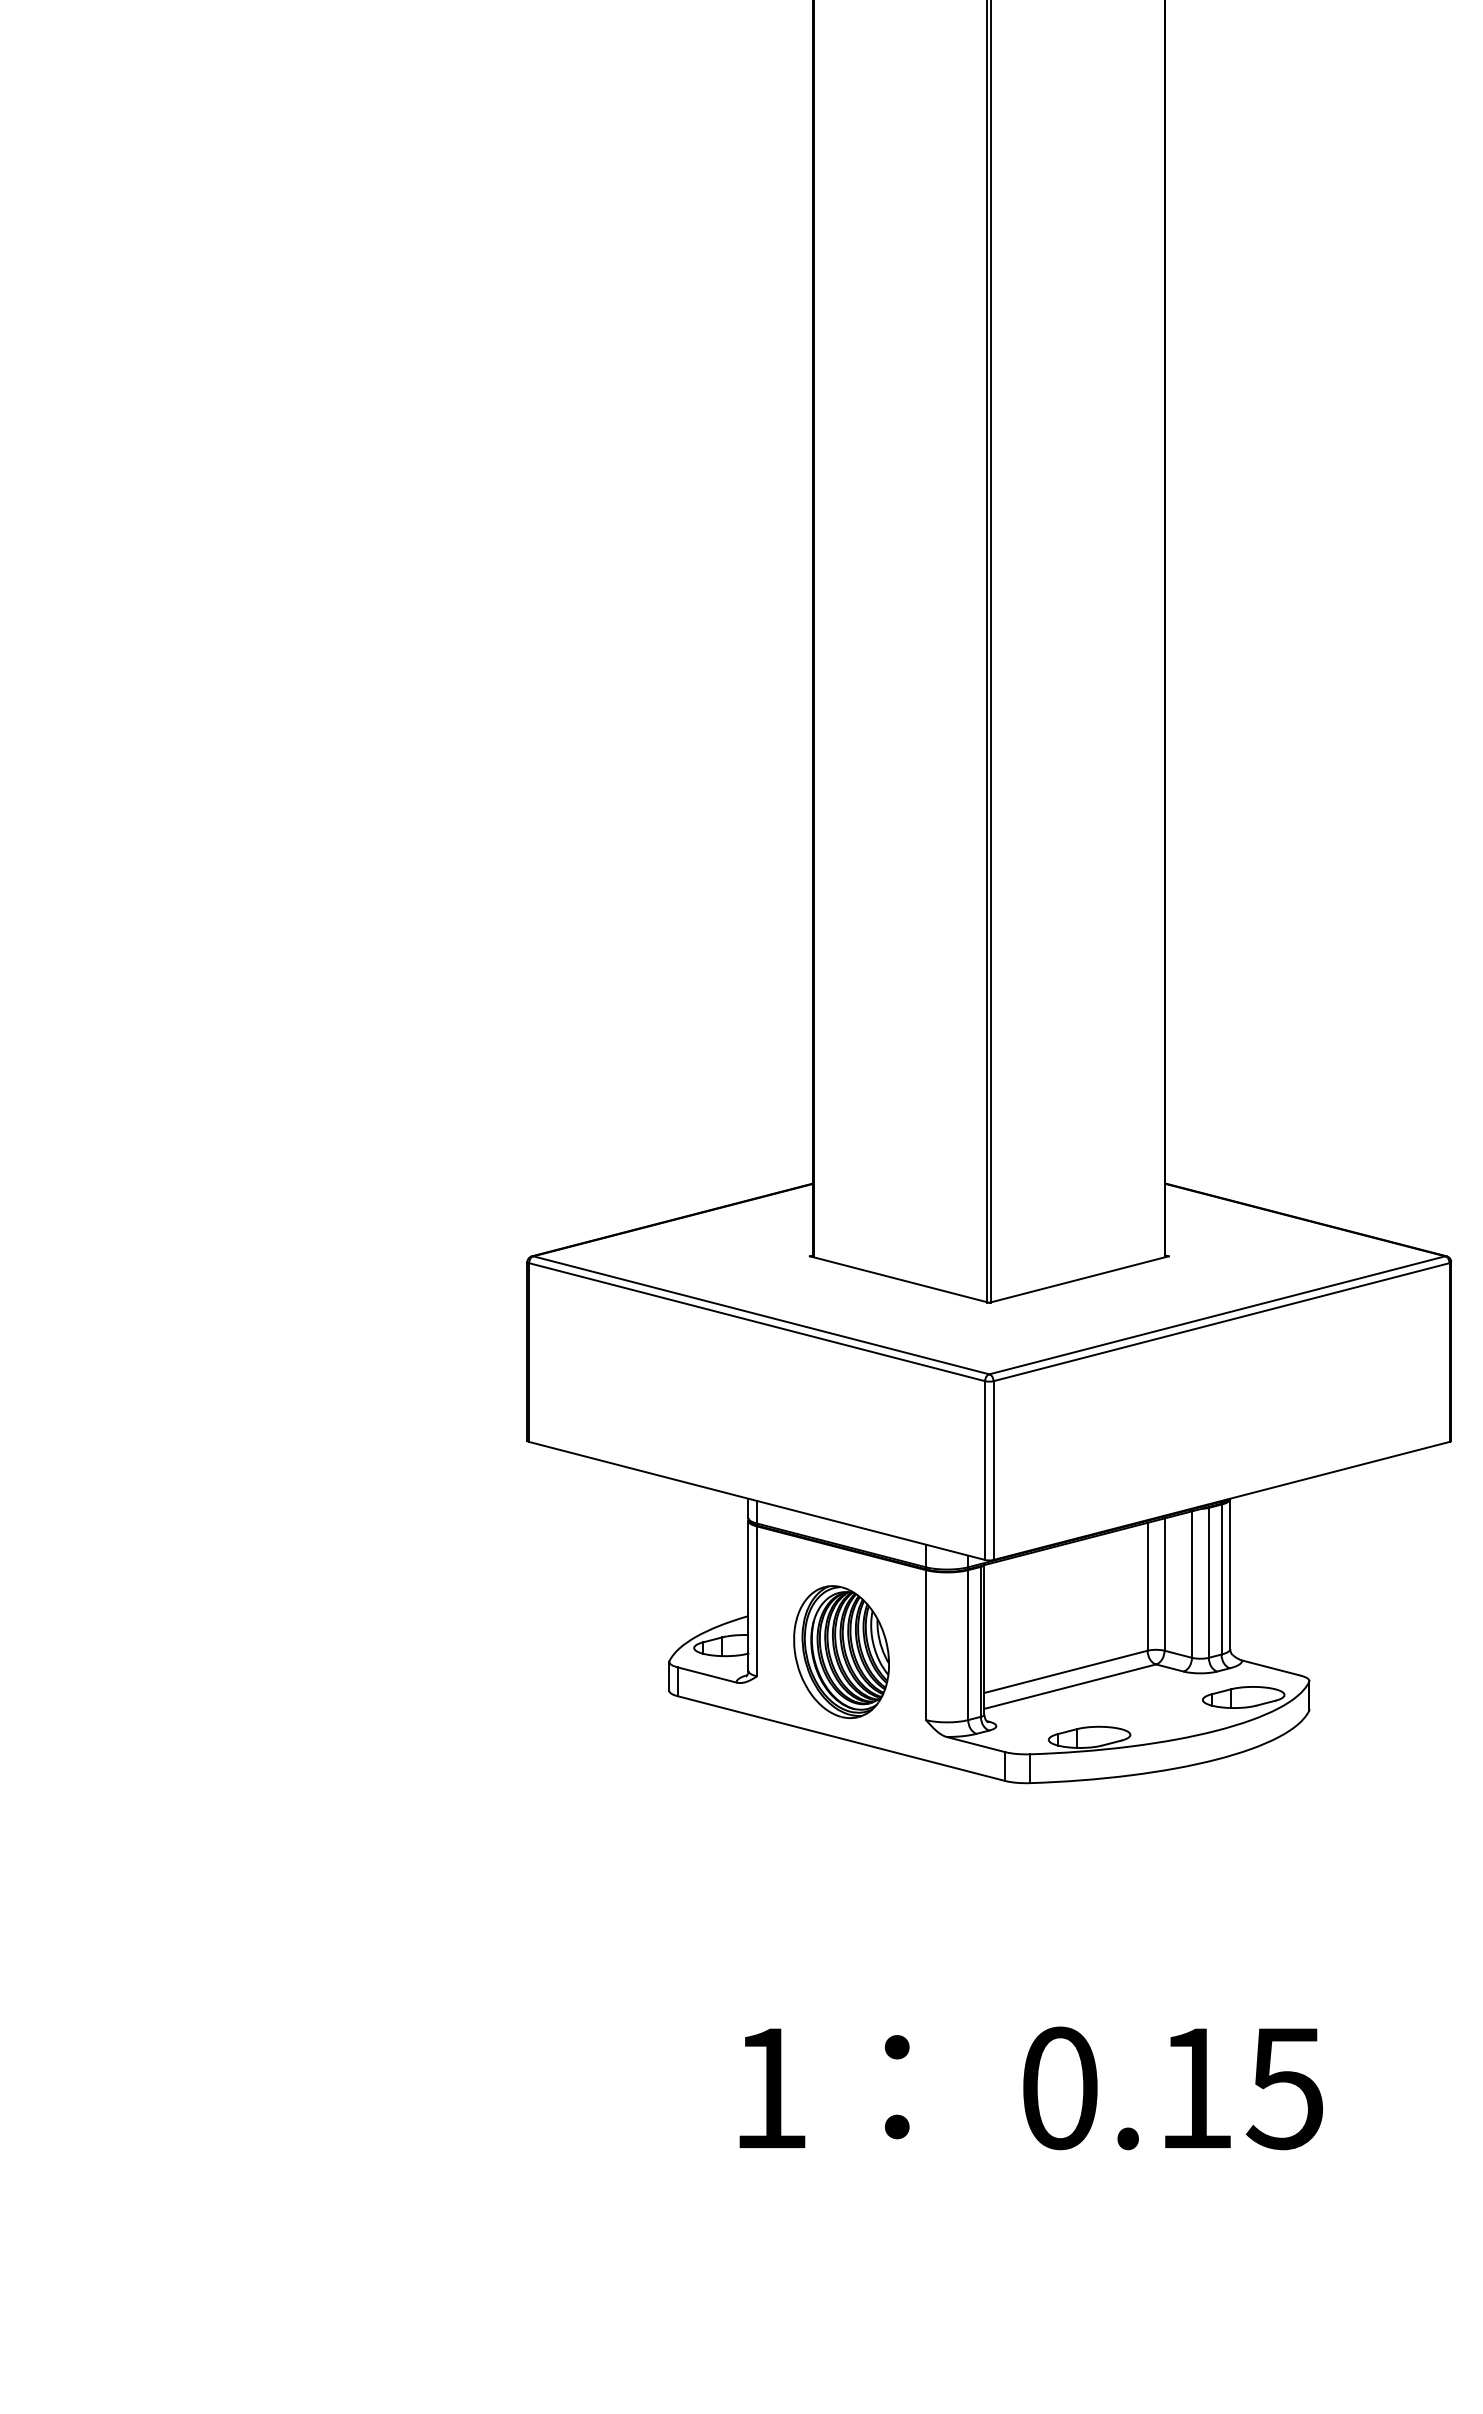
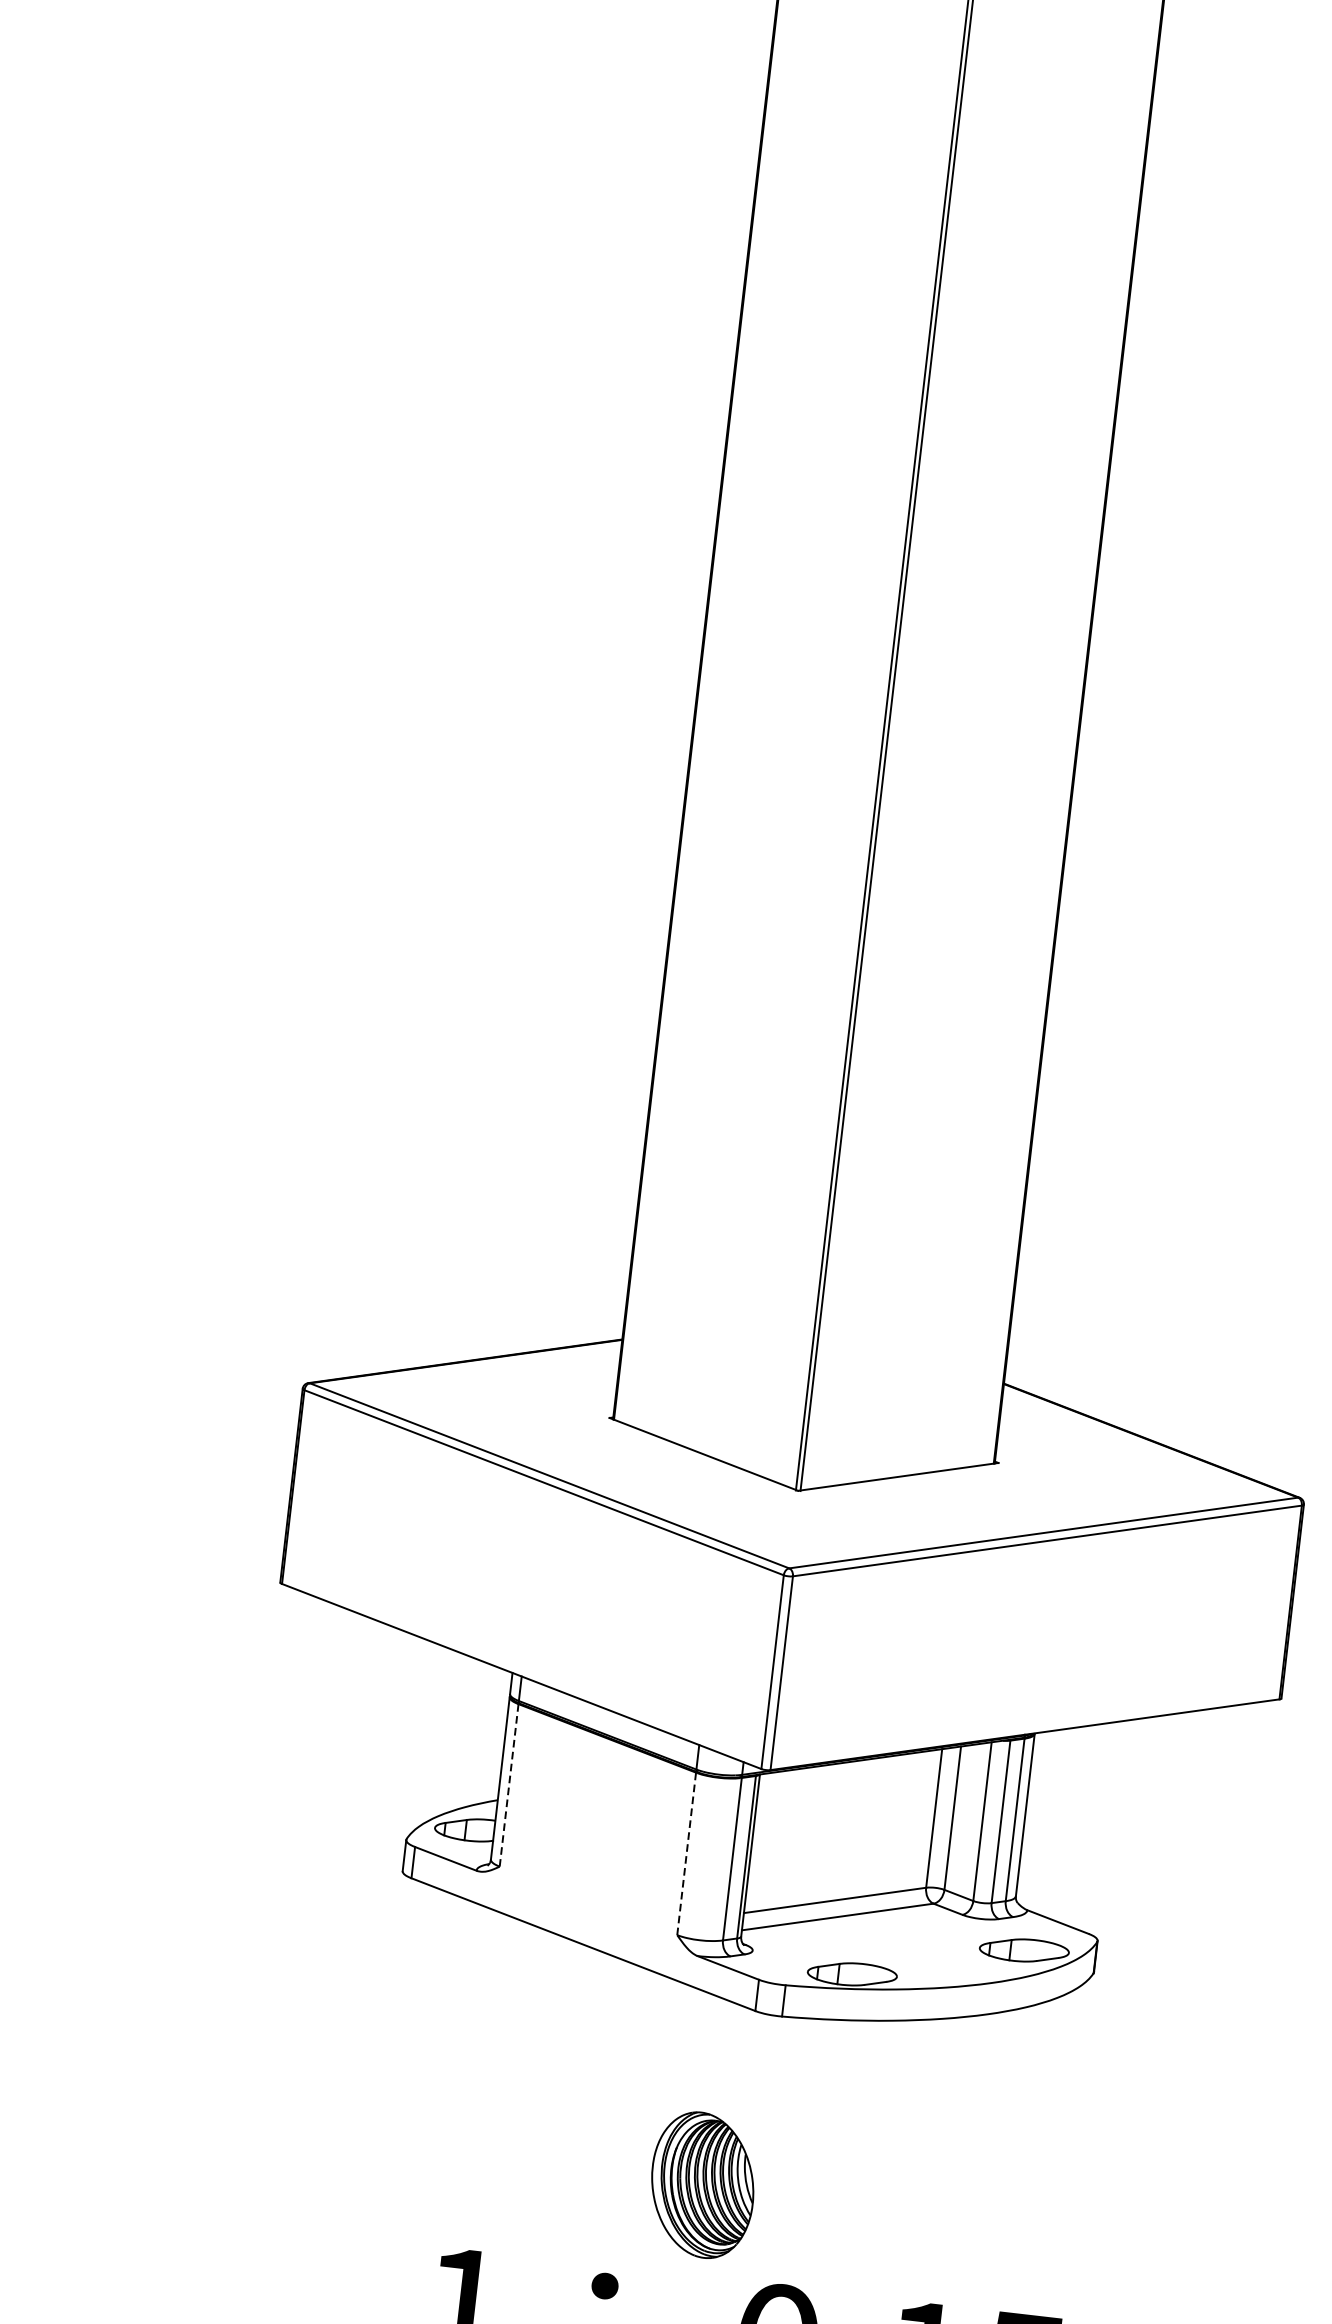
line: (757, 1601) -> (509, 1785), solid -> dashed
line: (926, 1645) -> (687, 1854), solid -> dashed
part: (841, 1651) -> (702, 2184), moved

